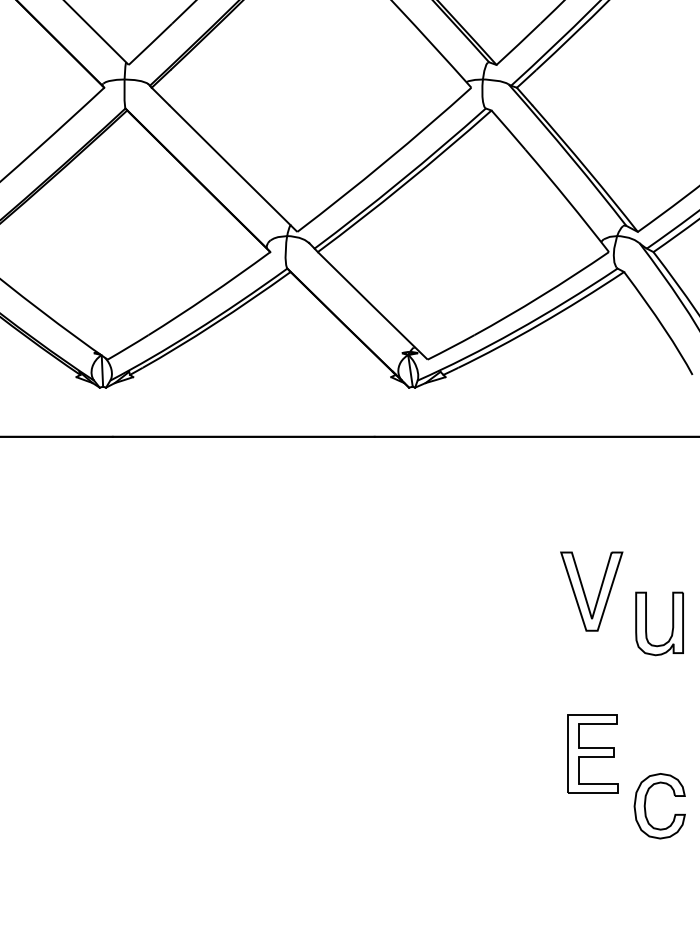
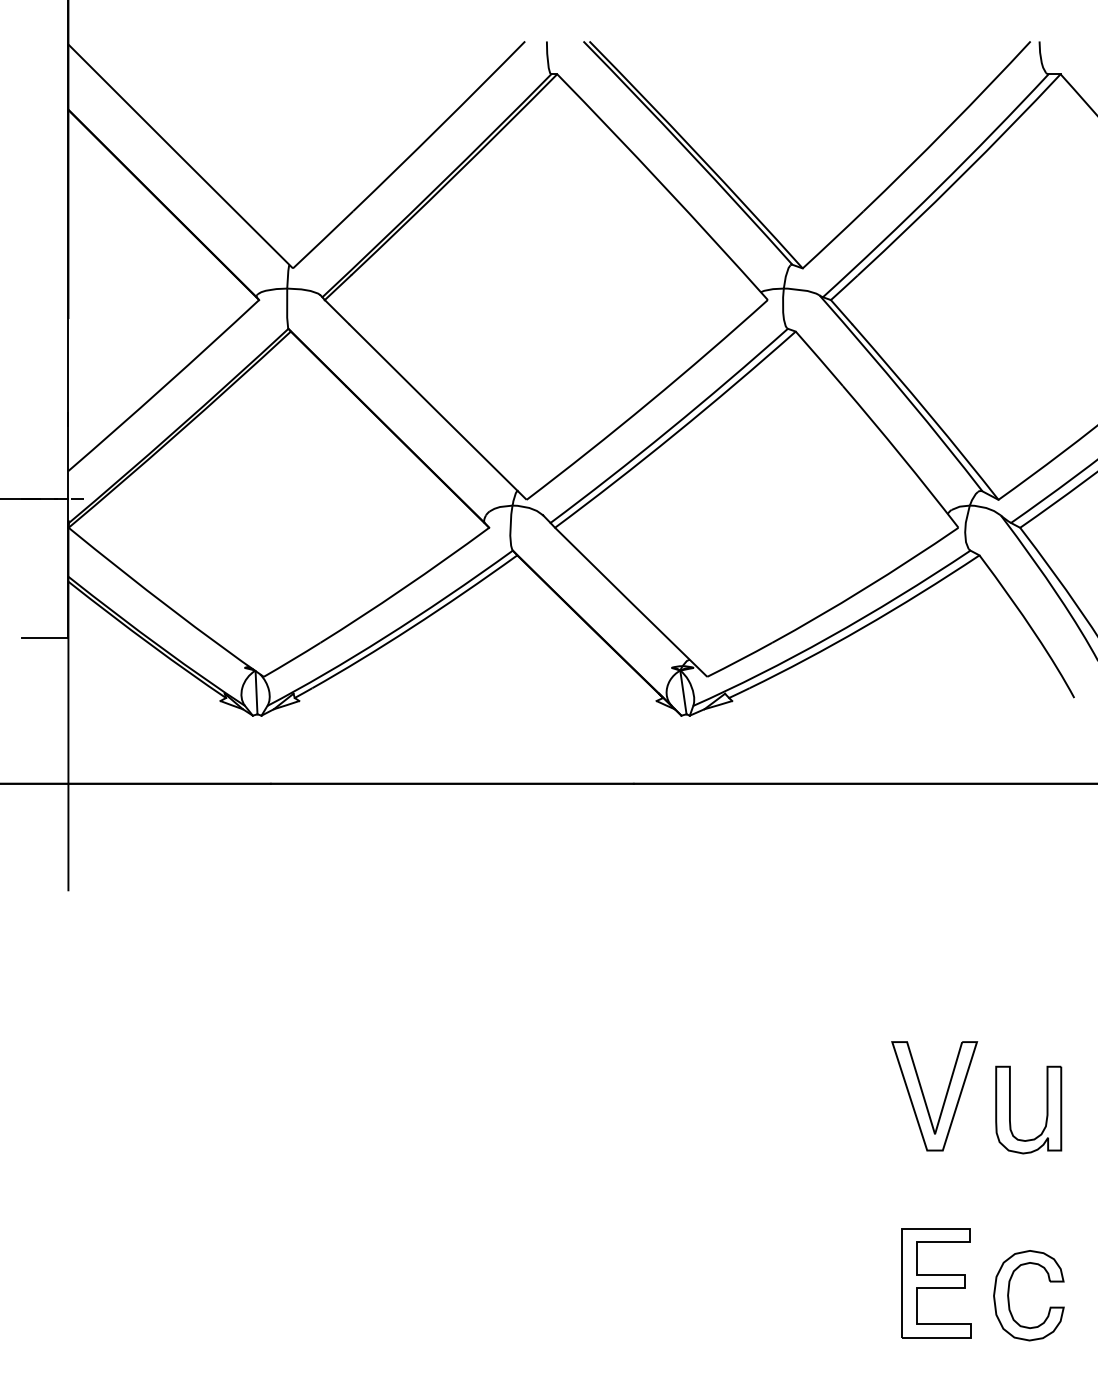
part: (585, 593) -> (925, 1098), moved
part: (646, 623) -> (1010, 1109), moved
part: (593, 754) -> (936, 1283), moved

